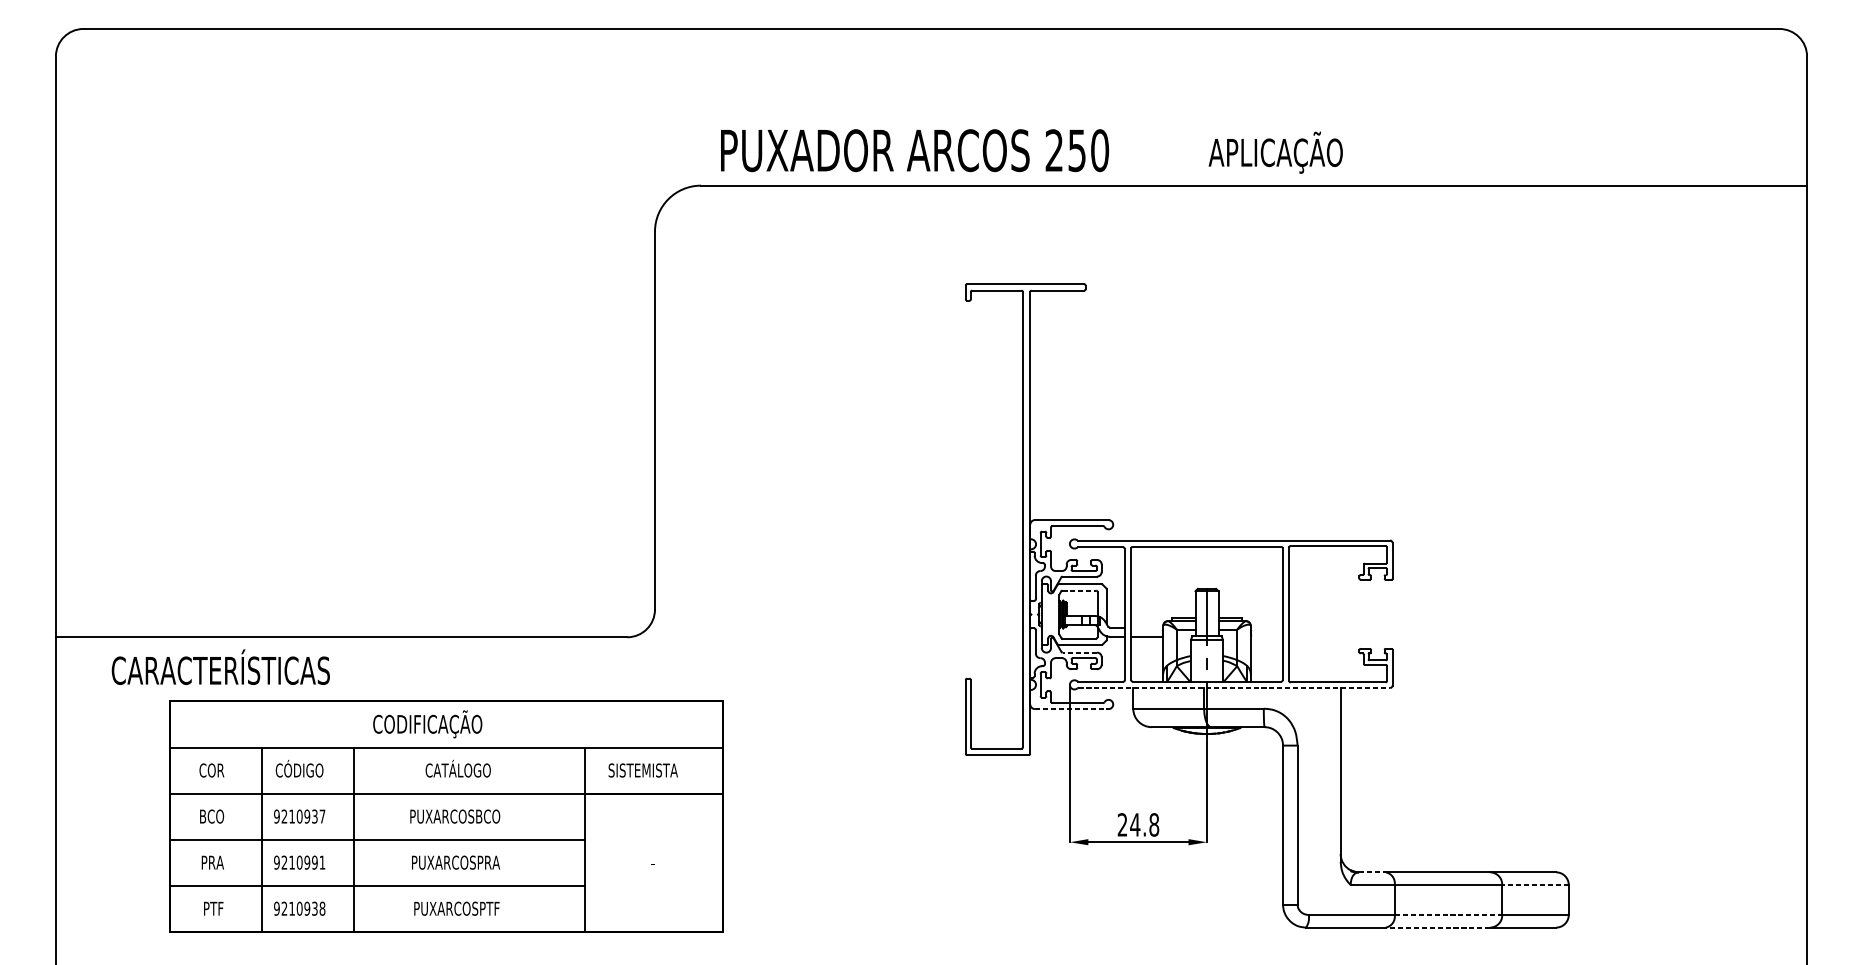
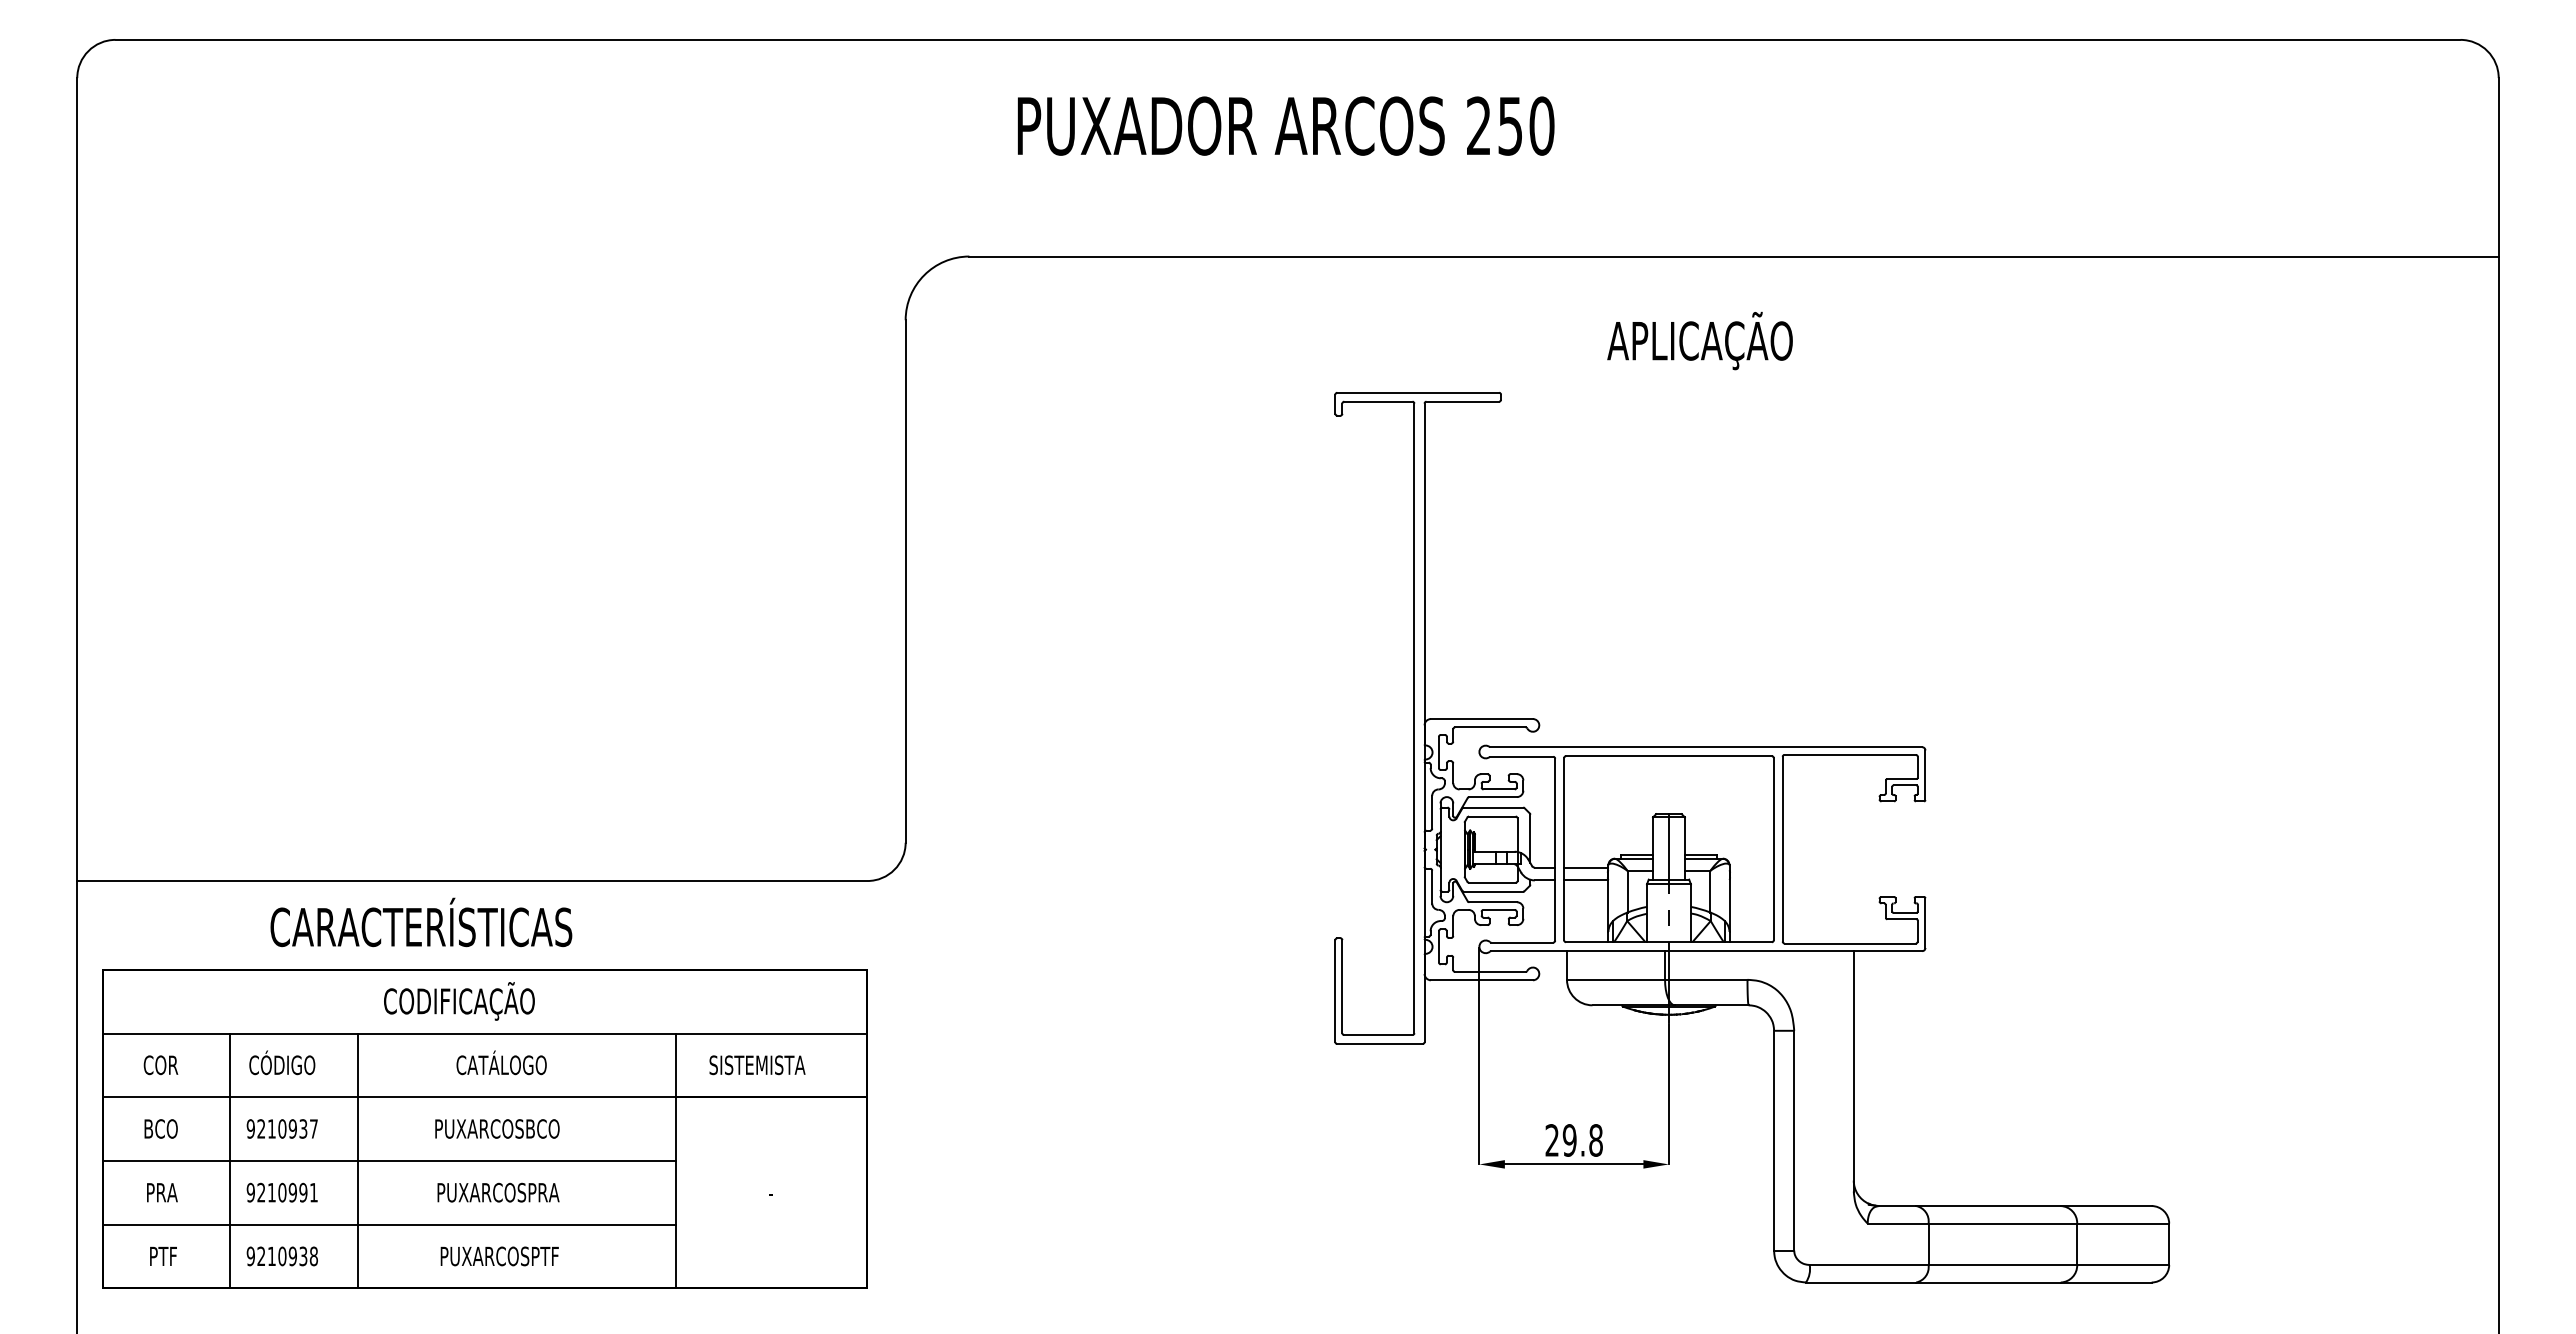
text: (915, 150) -> (1286, 125), moved
text: (1275, 152) -> (1699, 340), moved
line: (1079, 590) -> (1492, 816), dashed -> solid
line: (1147, 627) -> (1586, 867), added
line: (1080, 652) -> (1493, 902), dashed -> solid
text: (220, 667) -> (421, 922), moved
line: (1234, 688) -> (1706, 951), dashed -> solid
line: (1071, 709) -> (1481, 980), dashed -> solid
part: (445, 816) -> (484, 1128), moved
text: (1135, 824) -> (1569, 1140), 24.8 -> 29.8
line: (1373, 872) -> (1898, 1206), dashed -> solid
line: (1535, 884) -> (2122, 1223), dashed -> solid
line: (1448, 914) -> (2003, 1264), dashed -> solid
line: (1438, 927) -> (1988, 1282), dashed -> solid

